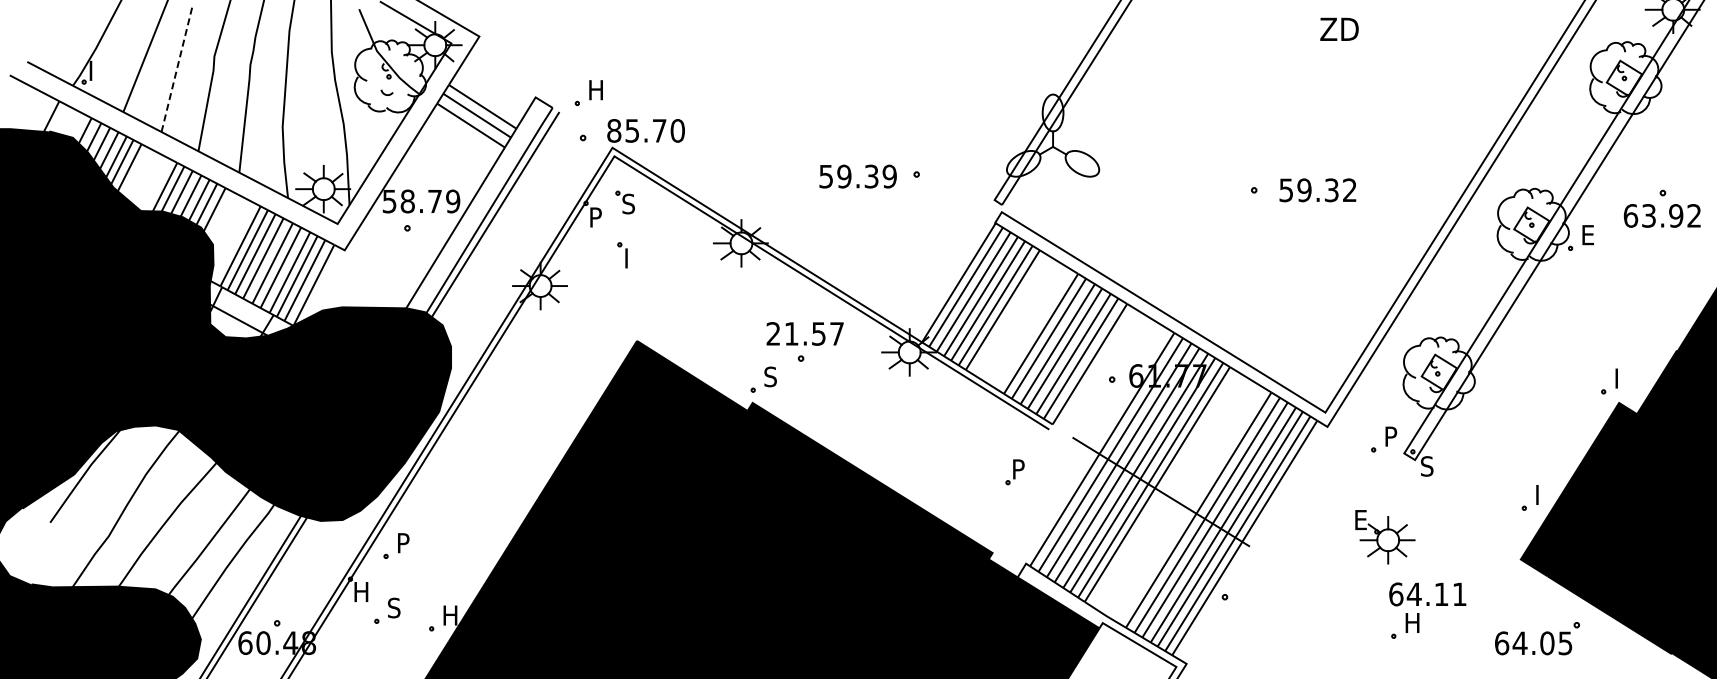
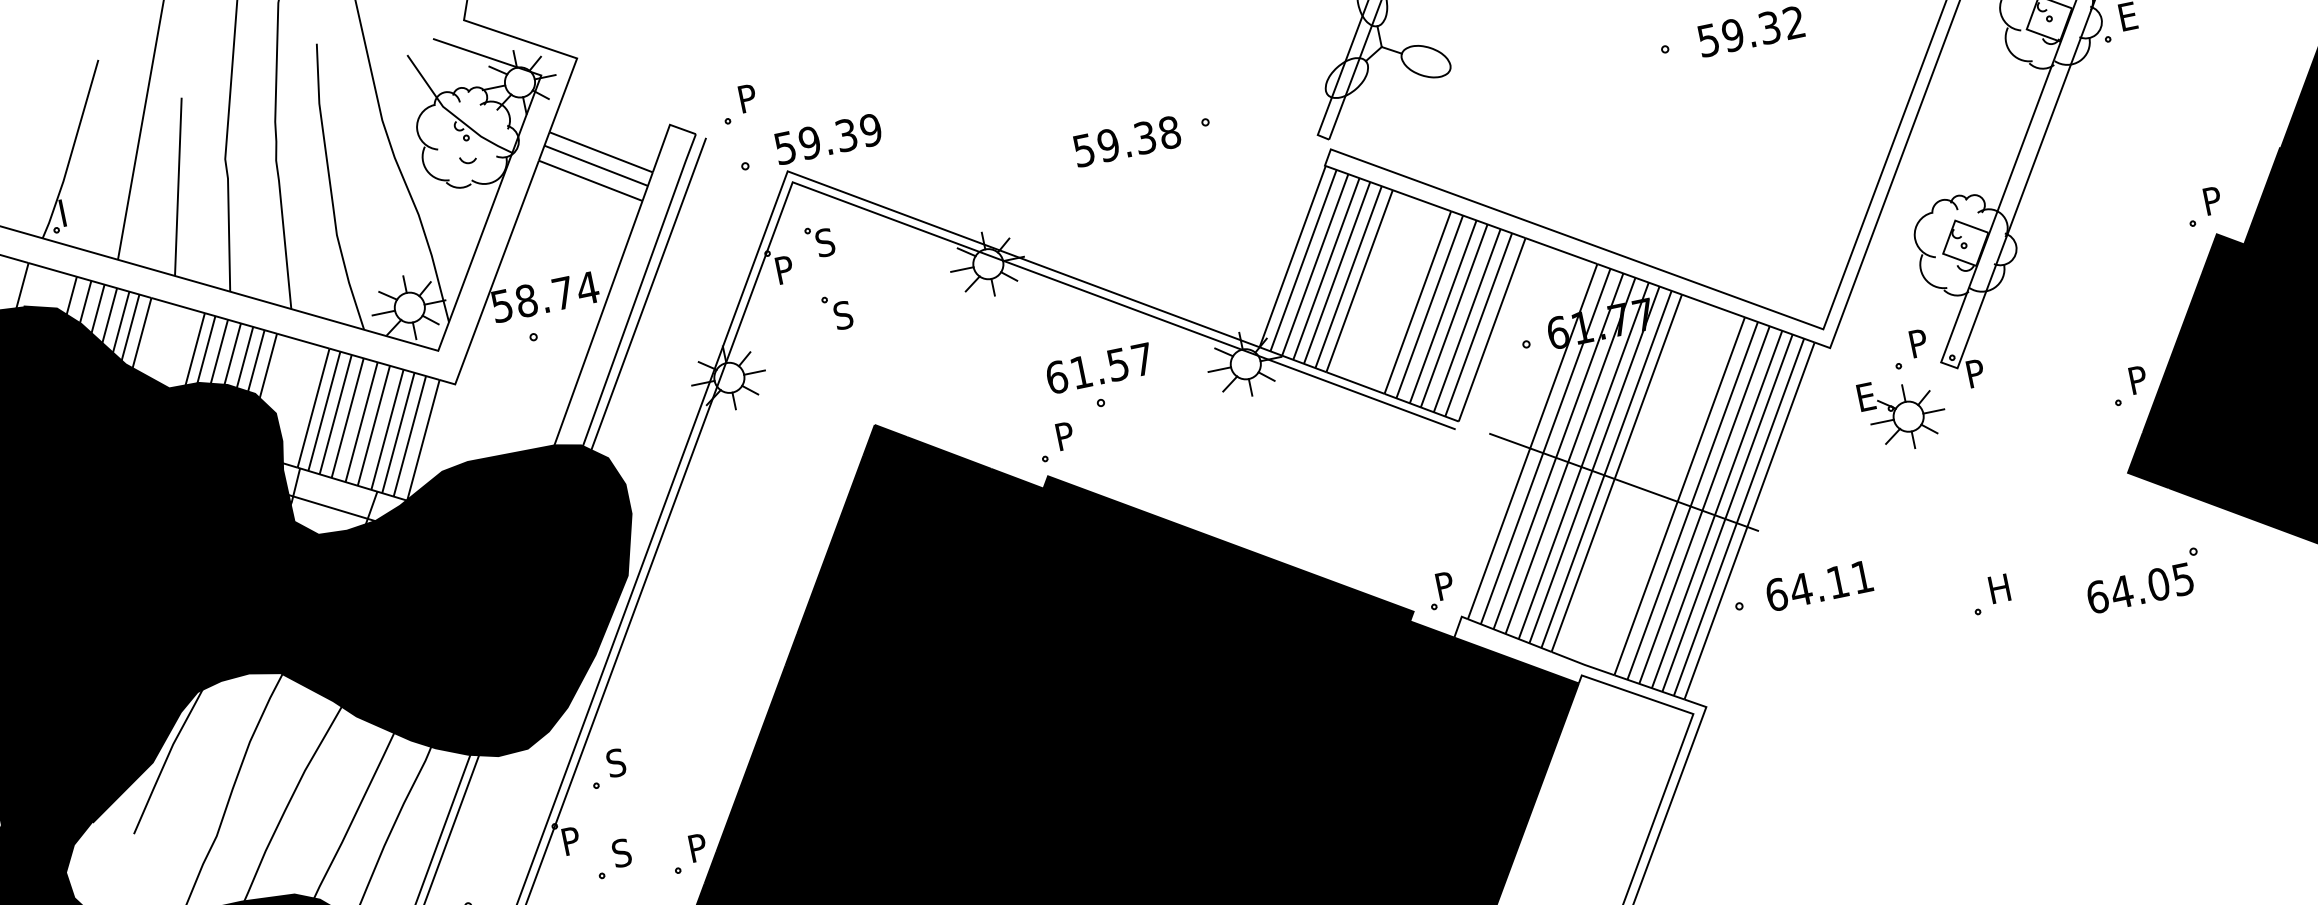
line: (177, 69) -> (179, 187), dashed -> solid
text: (596, 90) -> (750, 98), H -> P
text: (645, 130) -> (827, 138), 85.70 -> 59.39
text: (889, 176) -> (1169, 132), 59.39 -> 59.38
text: (452, 201) -> (586, 288), 58.79 -> 58.74
text: (630, 258) -> (842, 315), I -> S
text: (773, 333) -> (1056, 376), 21.57 -> 61.57
text: (1622, 374) -> (2213, 194), I -> P
text: (770, 376) -> (1064, 435), S -> P
text: (1427, 466) -> (1976, 373), S -> P
part: (1014, 472) -> (1440, 591), moved
text: (1542, 490) -> (2137, 373), I -> P
part: (1385, 537) -> (1904, 413), moved
text: (403, 542) -> (616, 762), P -> S
text: (362, 591) -> (574, 839), H -> P
text: (1427, 594) -> (1818, 586), moved
text: (451, 615) -> (701, 847), H -> P
part: (1537, 638) -> (2144, 580), moved

